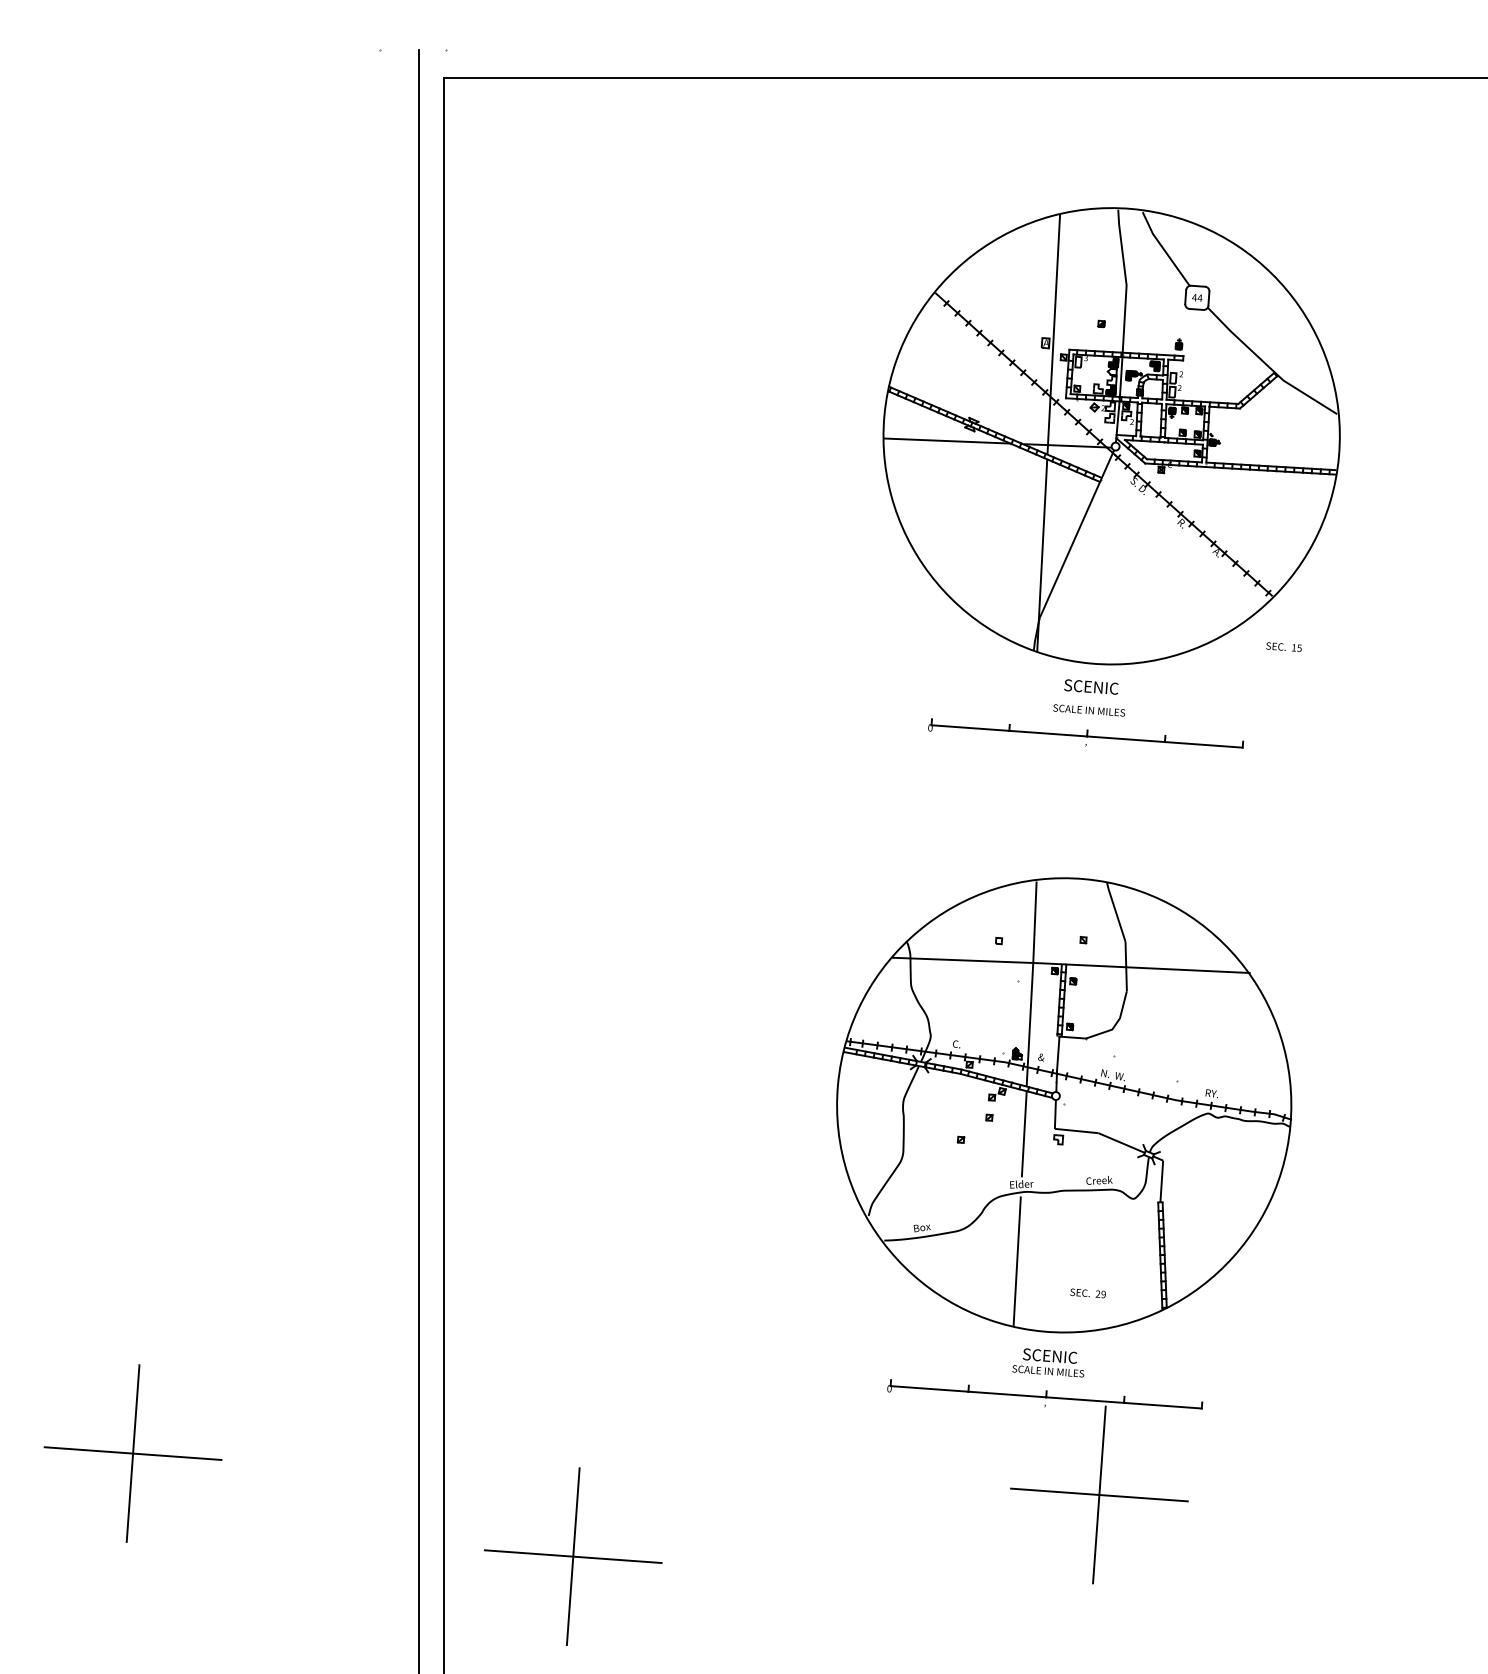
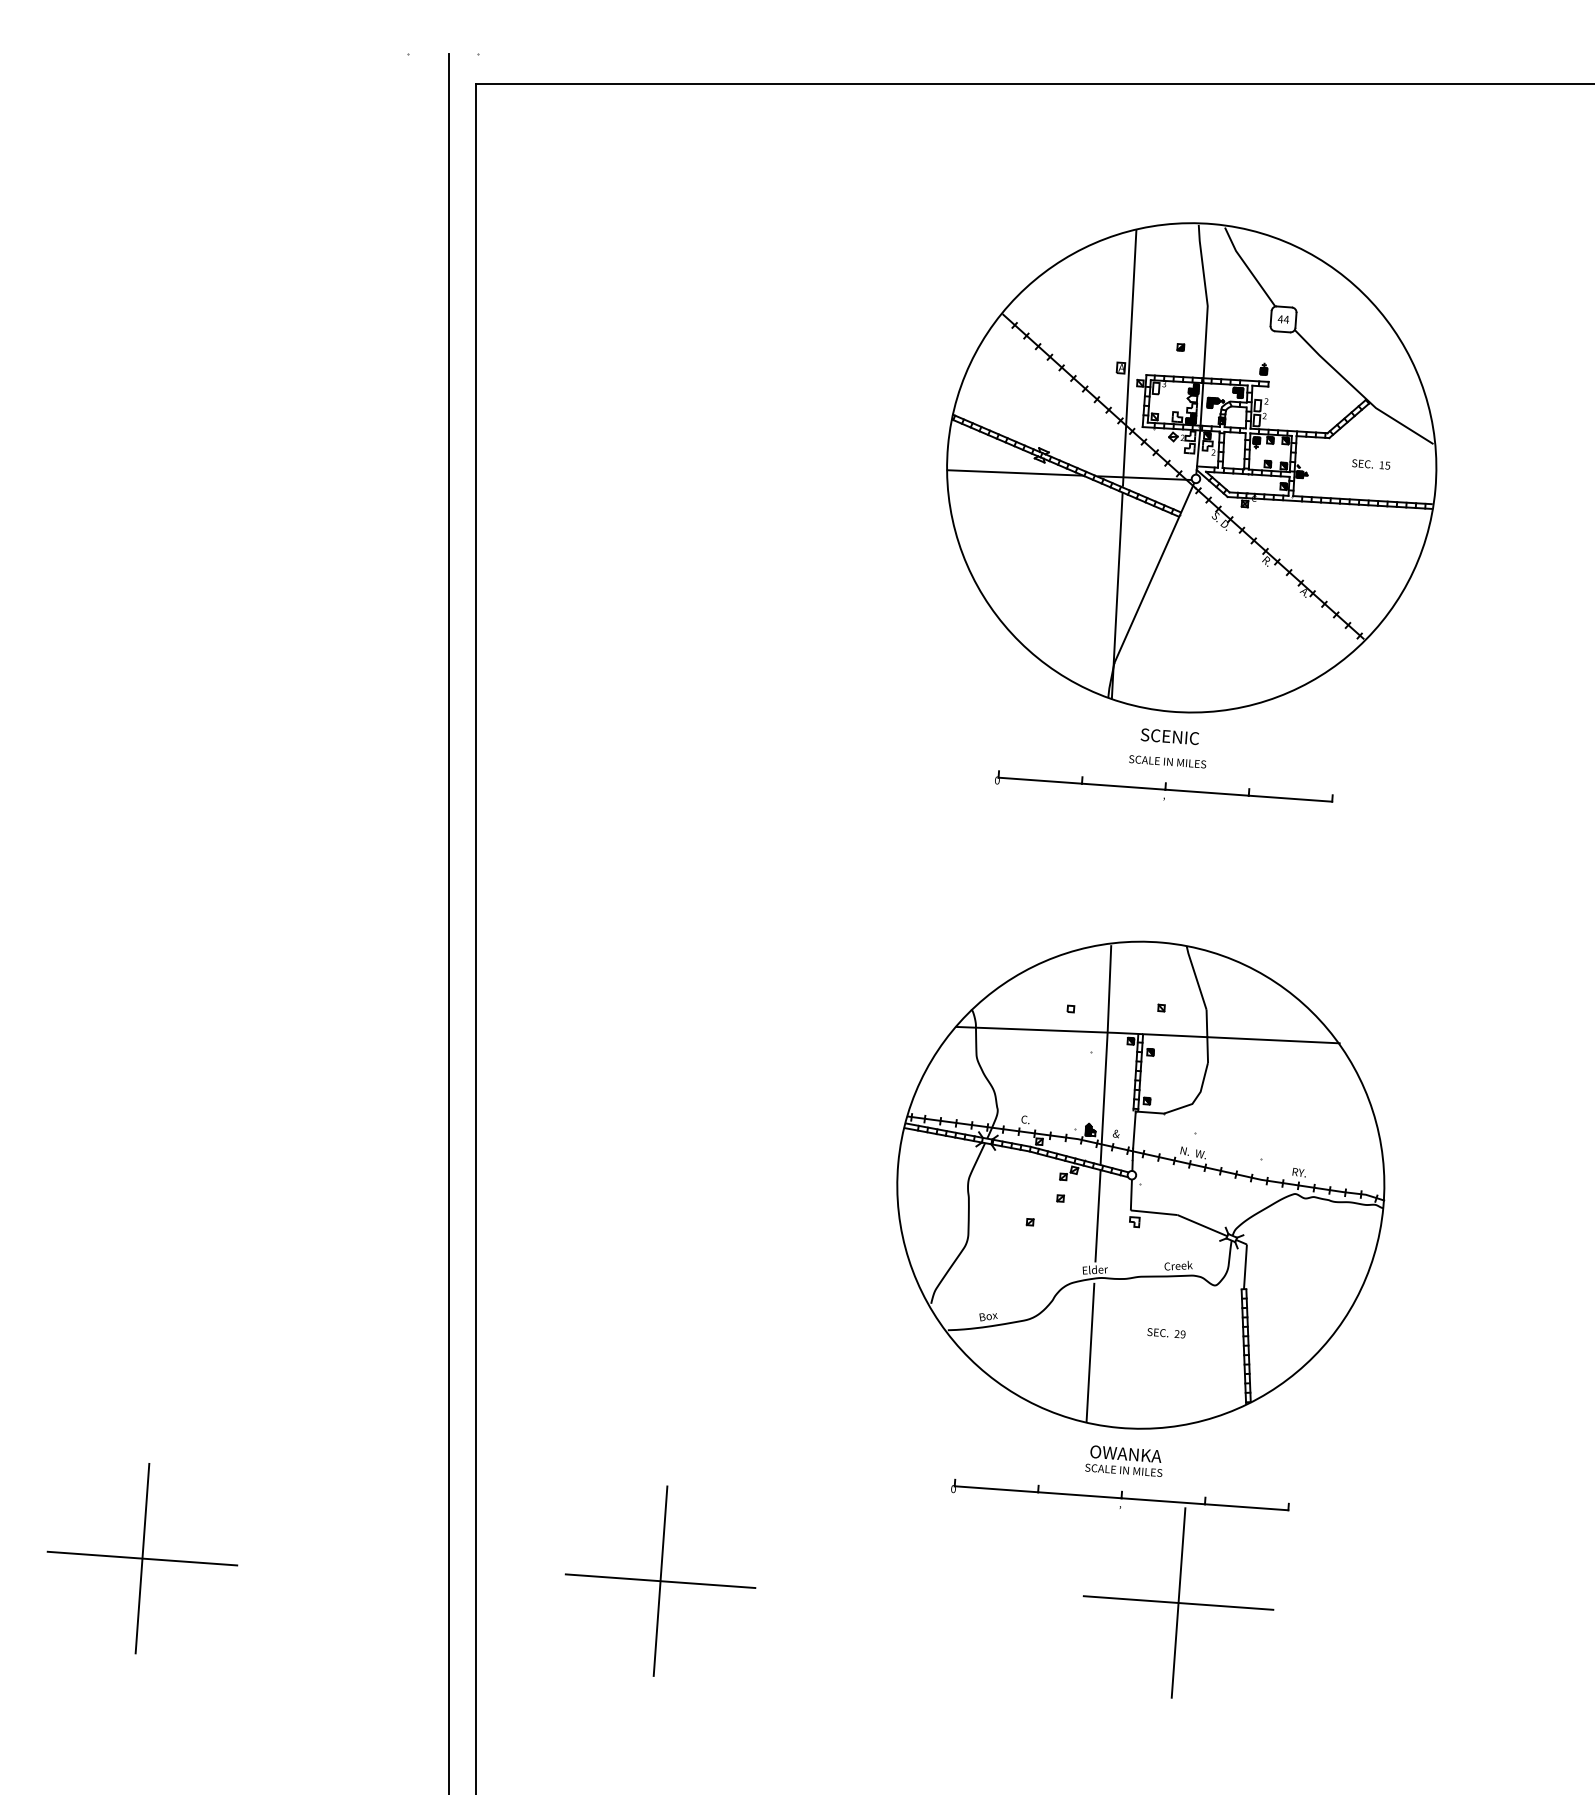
text: (1283, 646) -> (1370, 463), moved
text: (1087, 1293) -> (1165, 1333), moved
text: (1050, 1356) -> (1126, 1454), SCENIC -> OWANKA
part: (573, 1556) -> (660, 1581), moved

